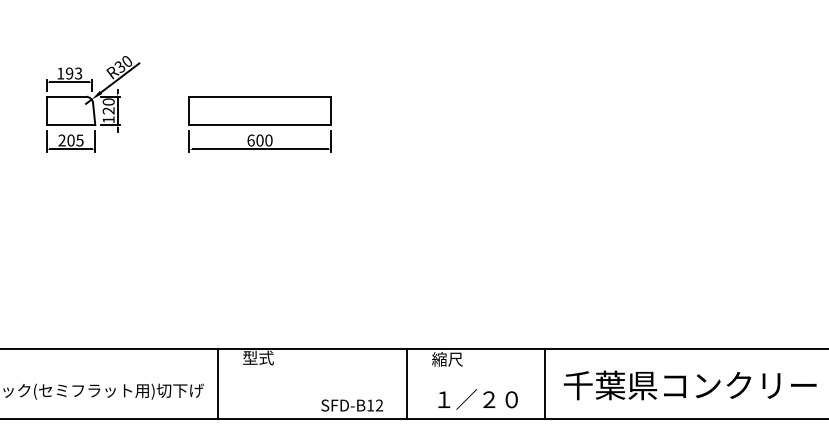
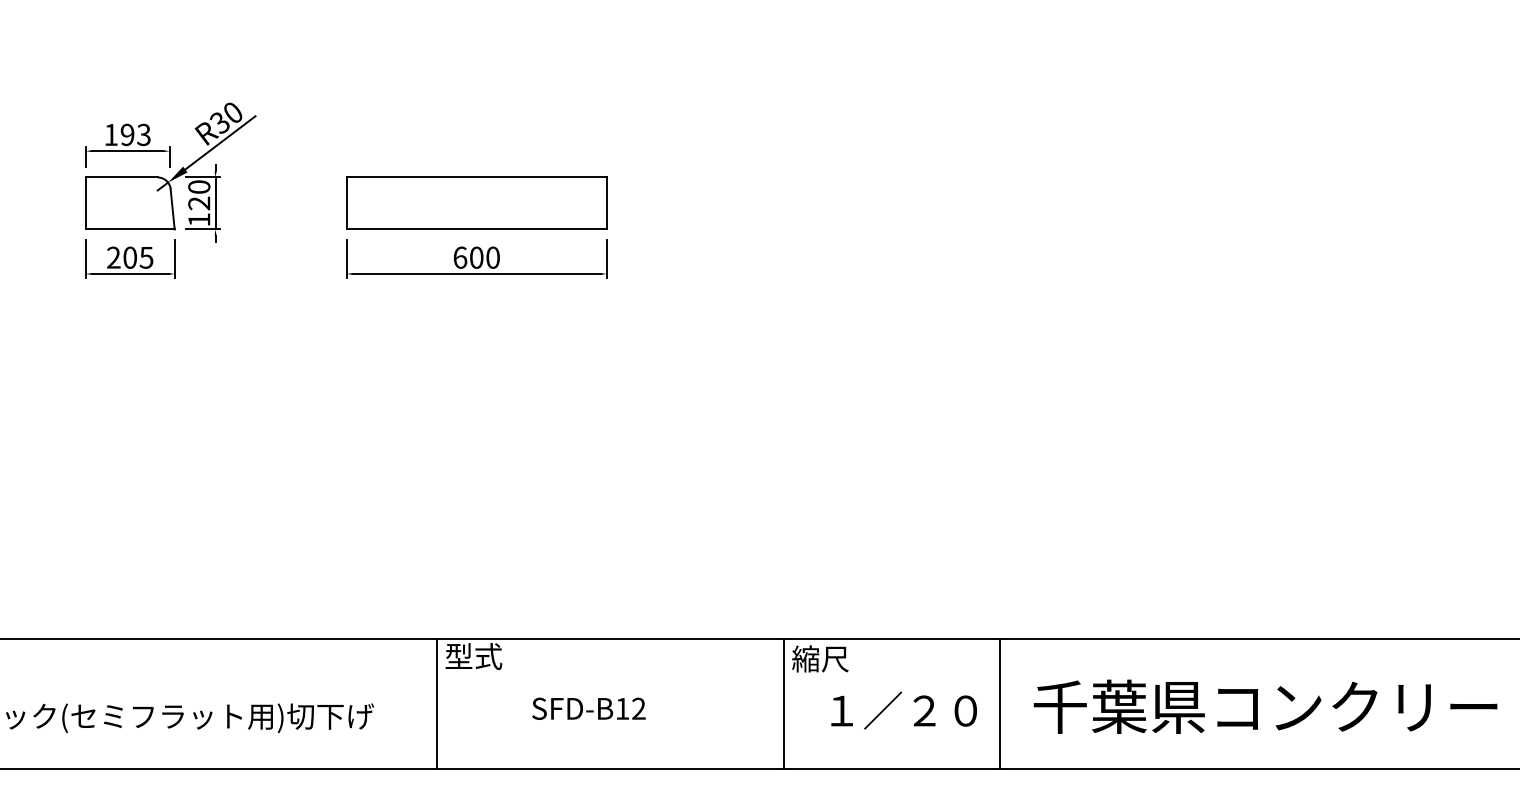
line: (218, 383) -> (437, 703), moved
line: (407, 383) -> (783, 703), moved
text: (477, 399) -> (903, 710), moved
text: (352, 405) -> (589, 708), moved

